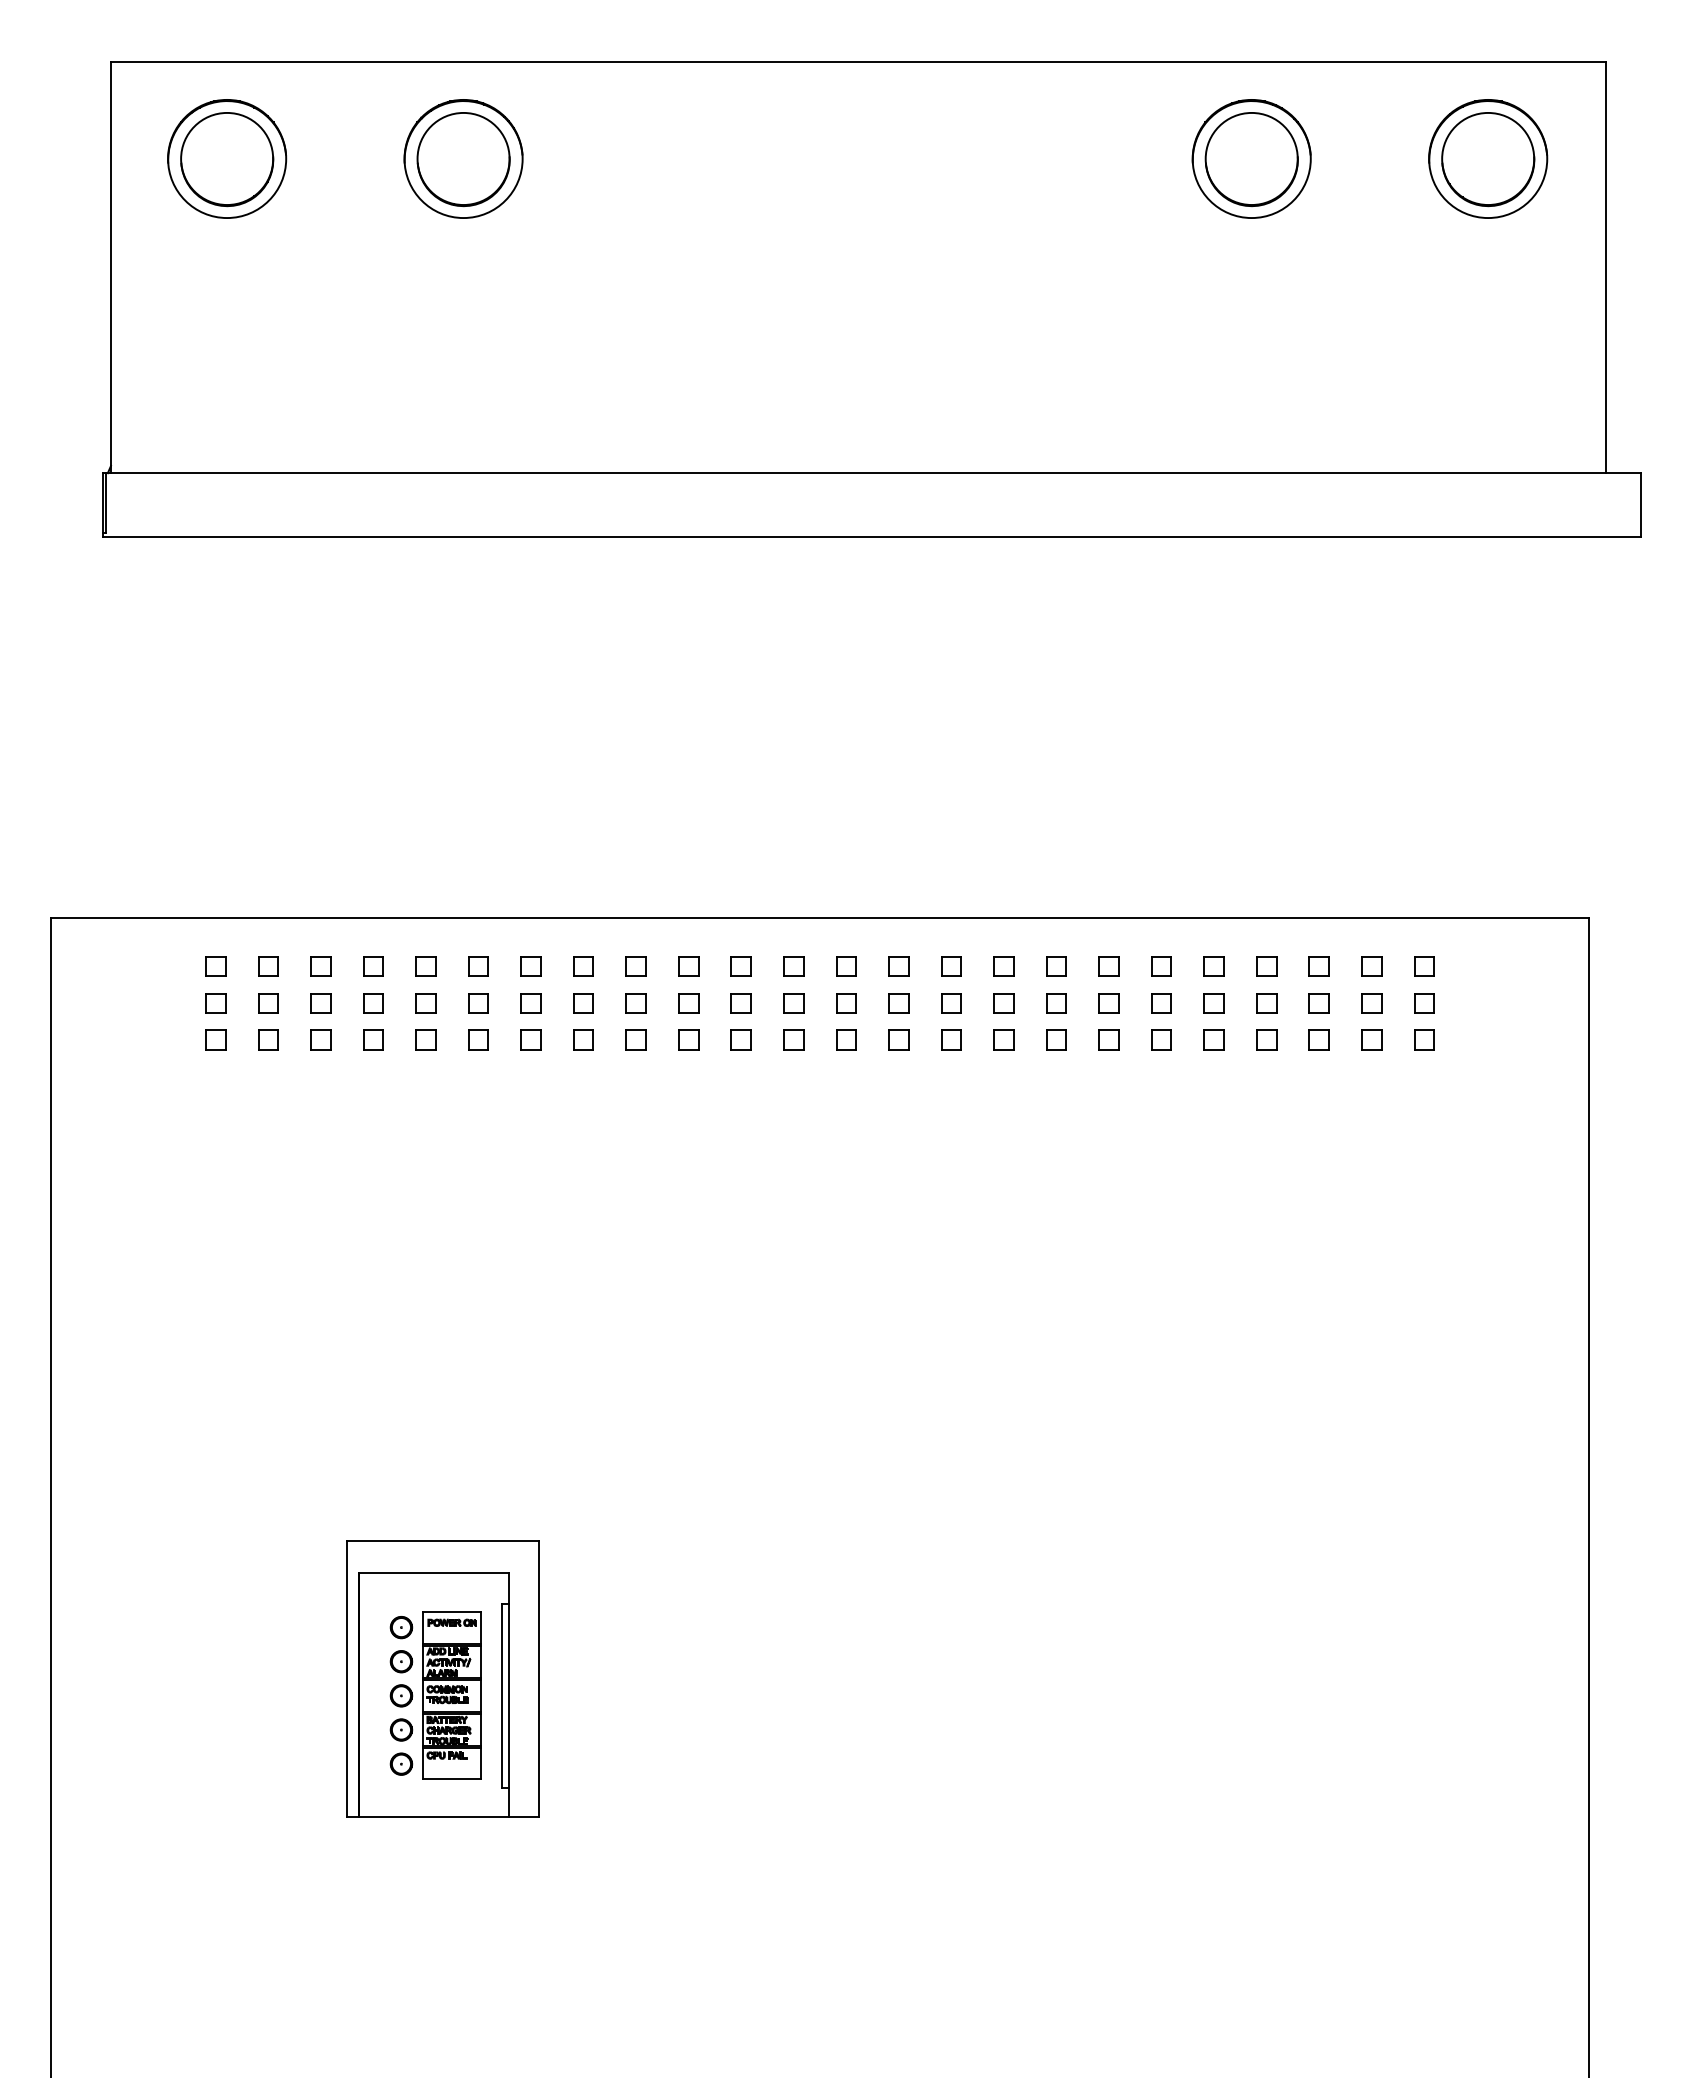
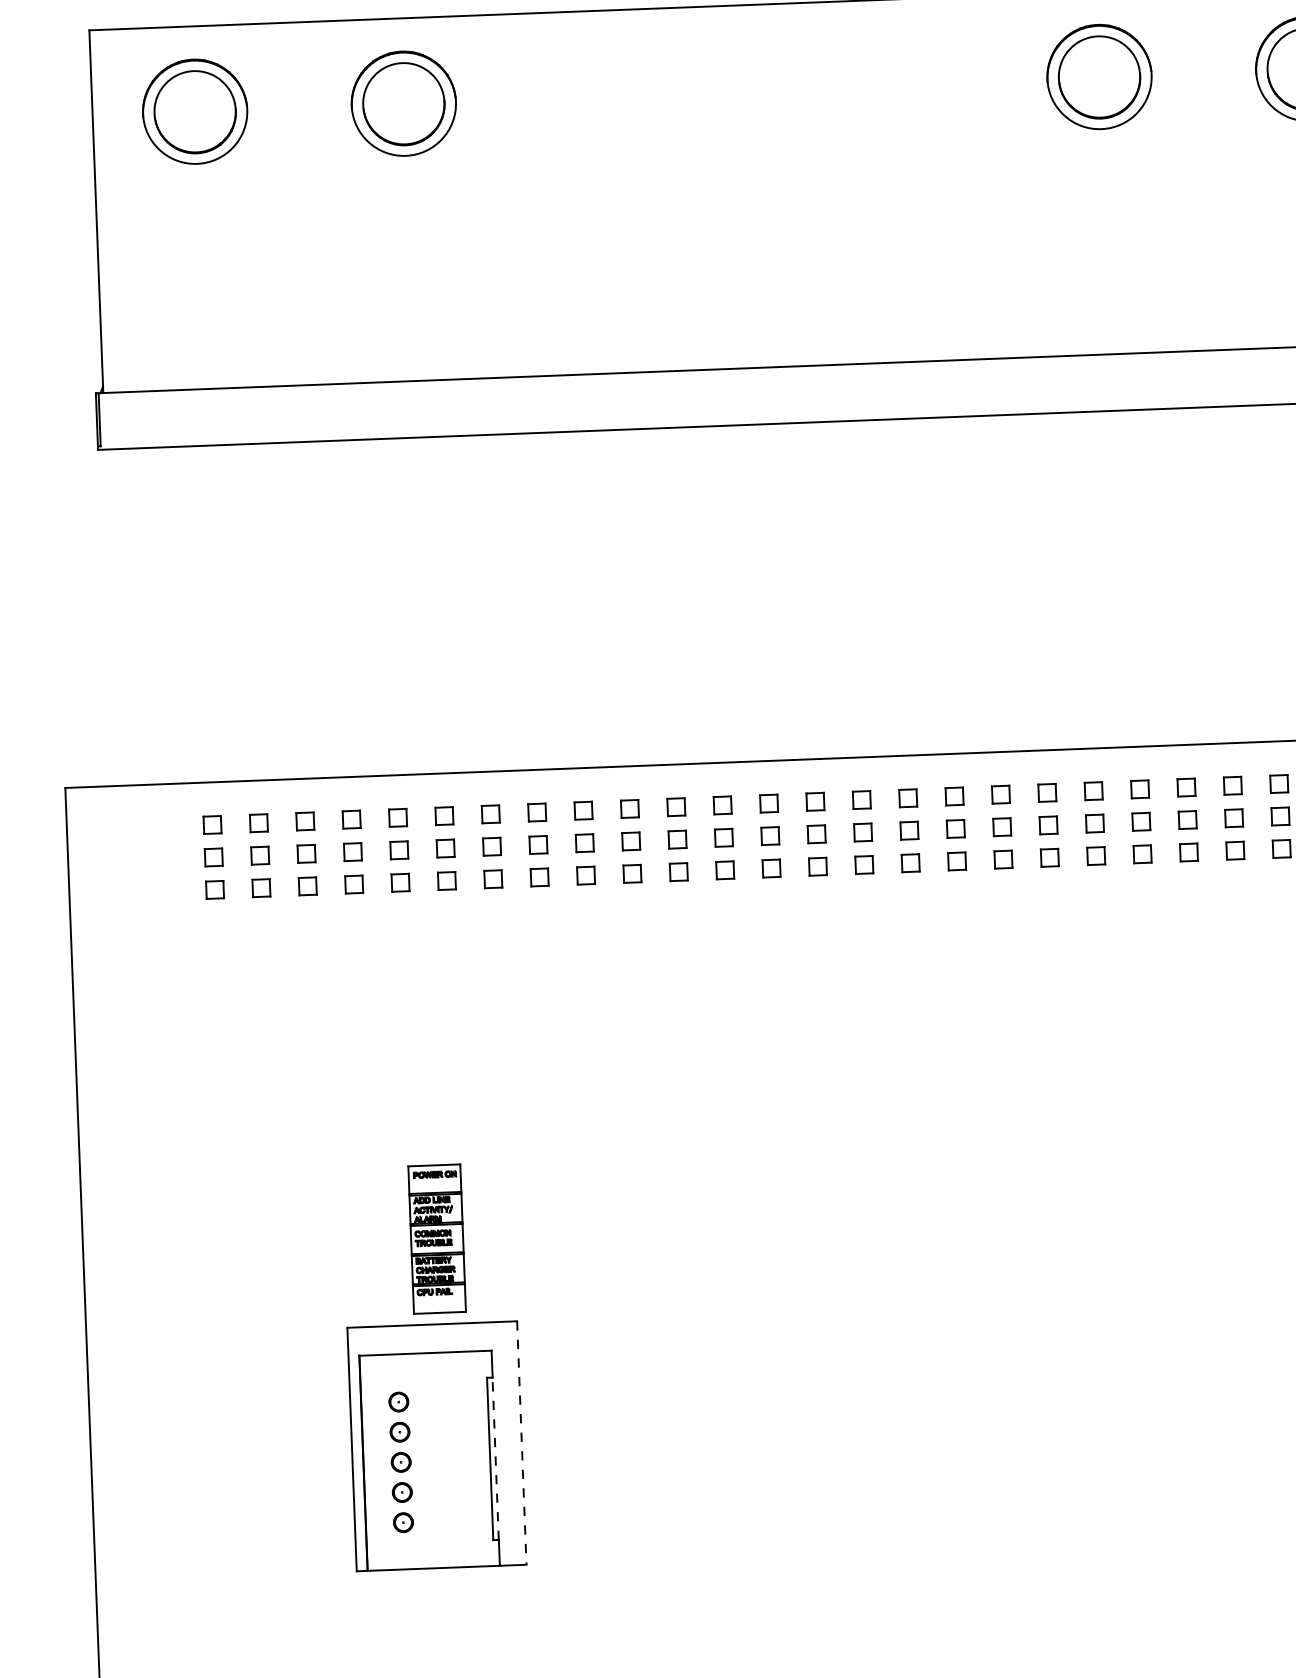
line: (538, 1679) -> (521, 1443), solid -> dashed
part: (451, 1695) -> (436, 1238), moved
line: (508, 1695) -> (495, 1458), solid -> dashed

